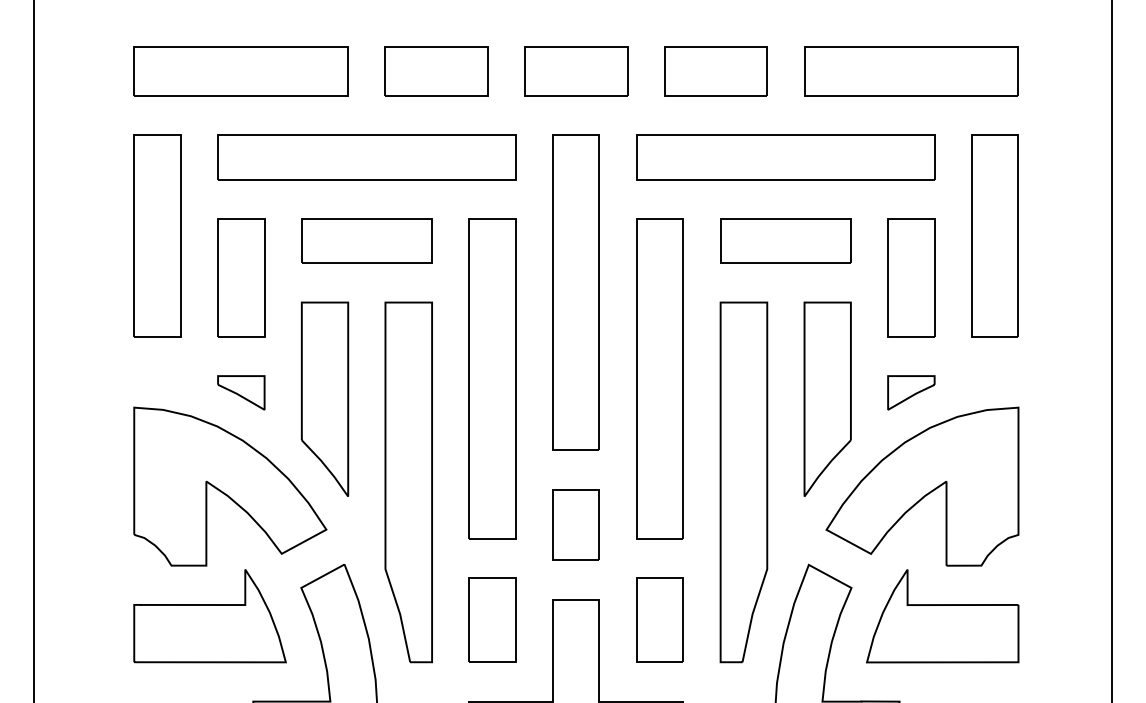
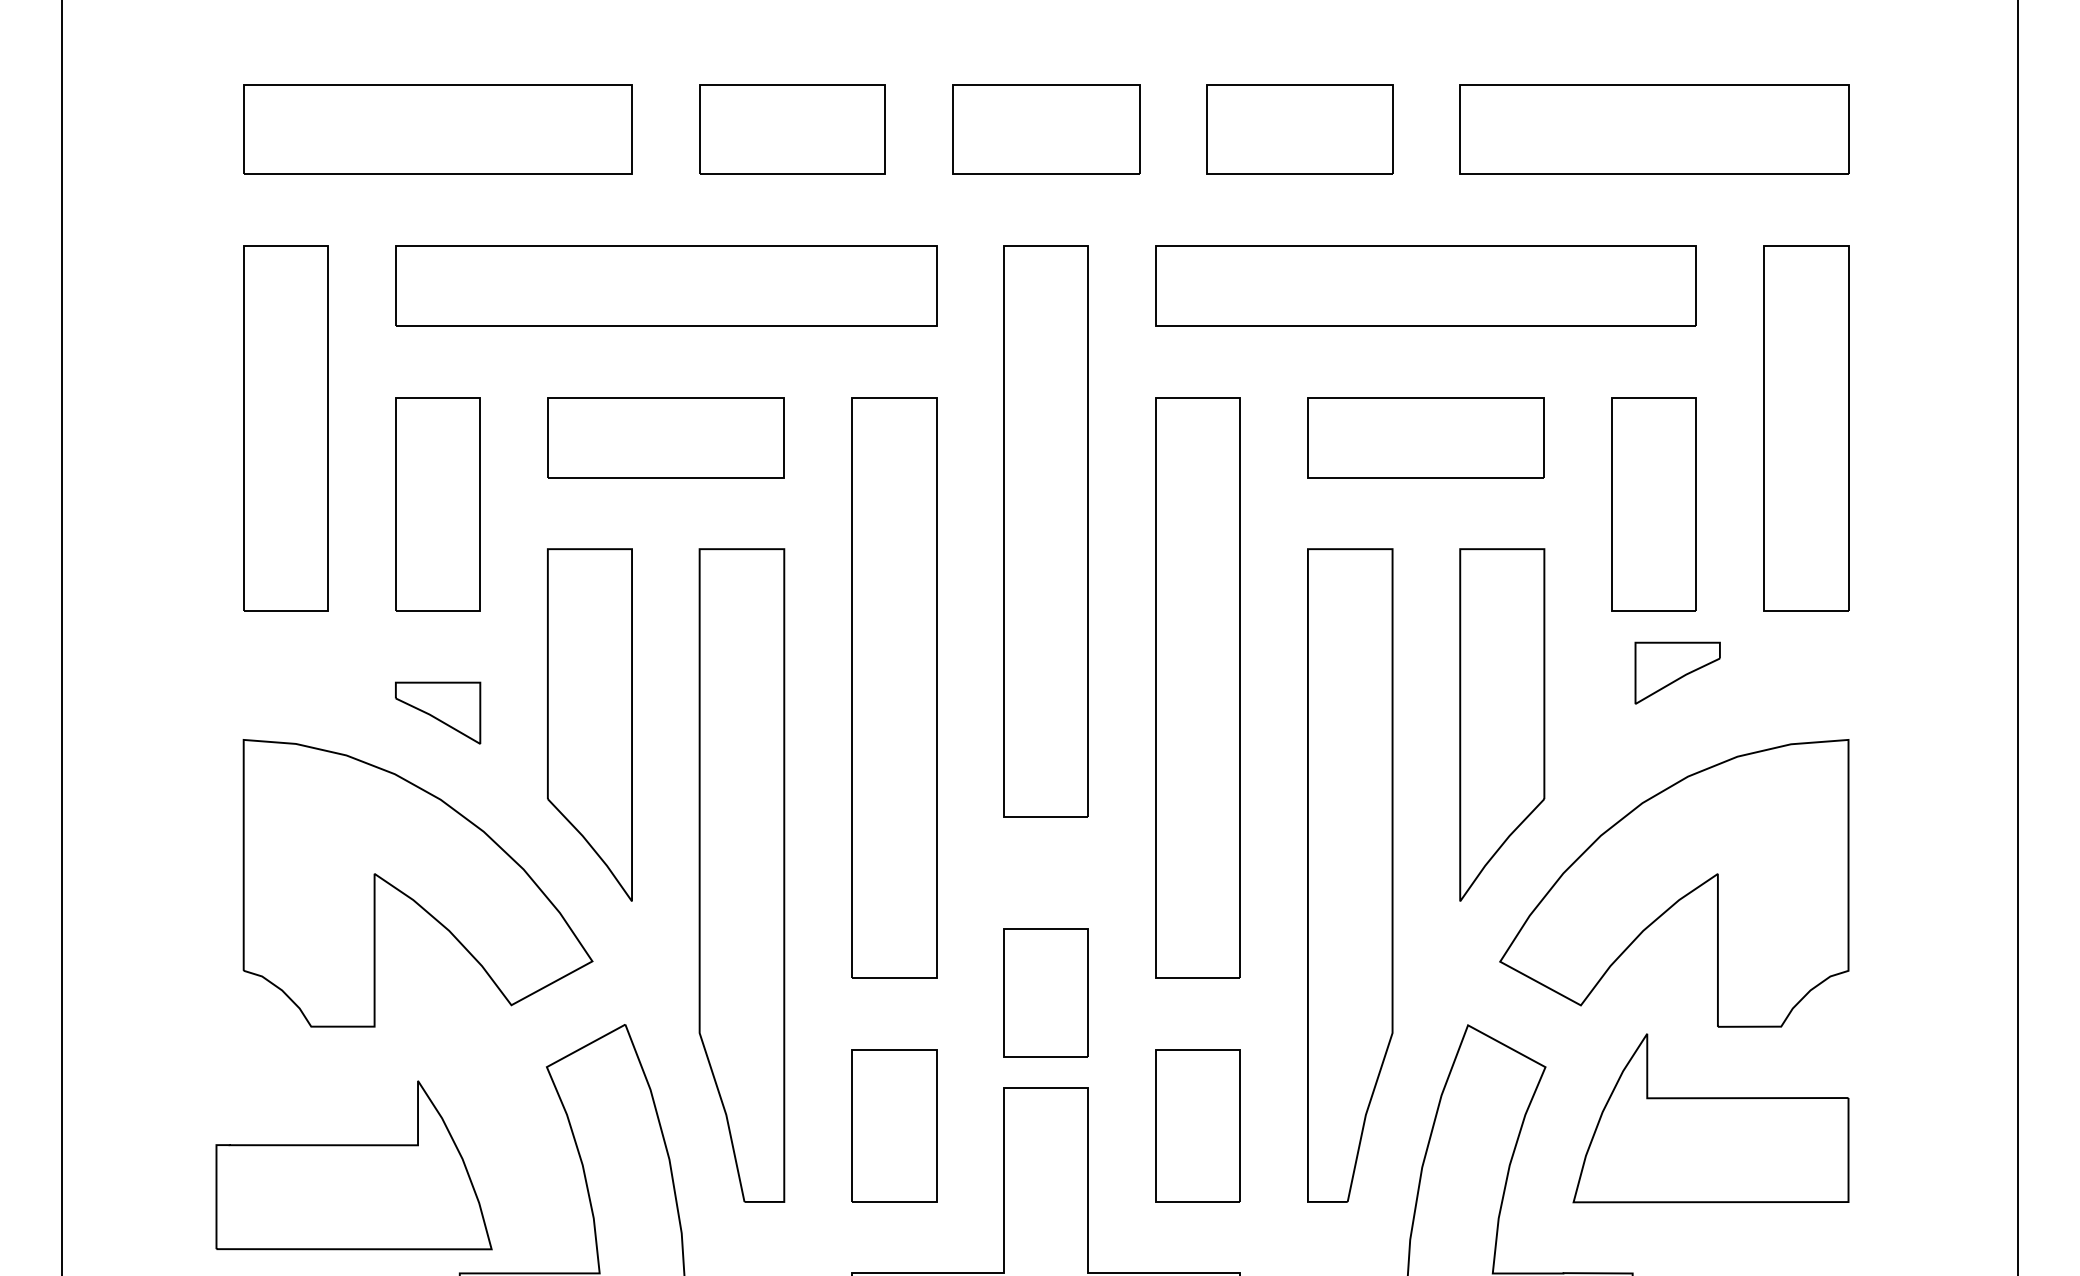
part: (911, 392) -> (1677, 672), moved
part: (575, 524) -> (1044, 991), moved
part: (209, 616) -> (353, 1166), moved

